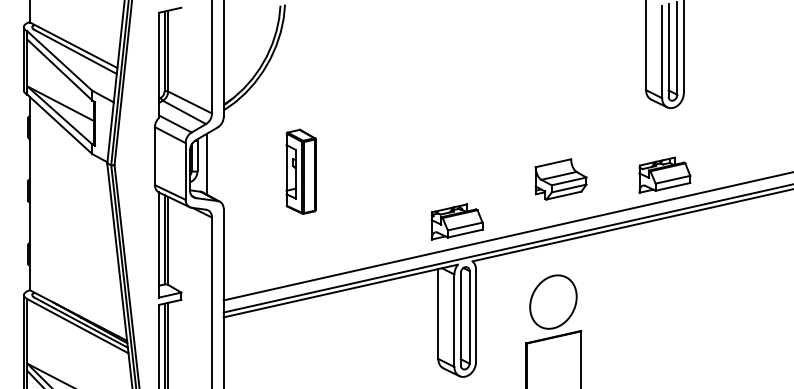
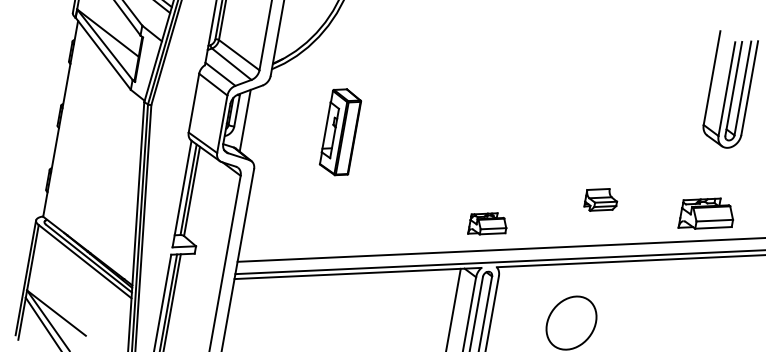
part: (300, 171) -> (340, 131), moved
part: (560, 179) -> (600, 200), size x0.6
part: (456, 221) -> (487, 223), size x0.7

